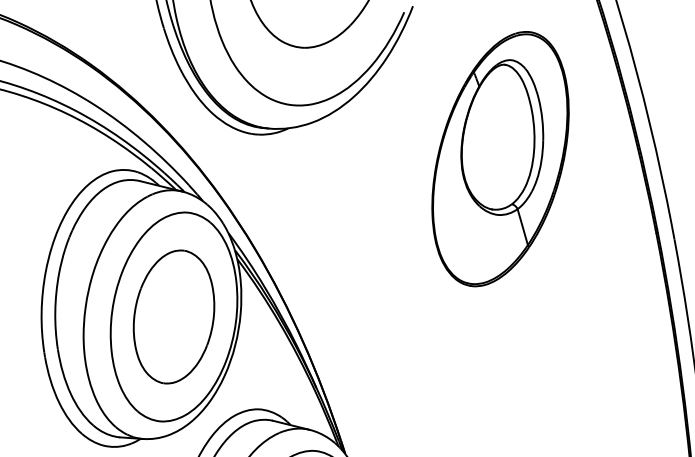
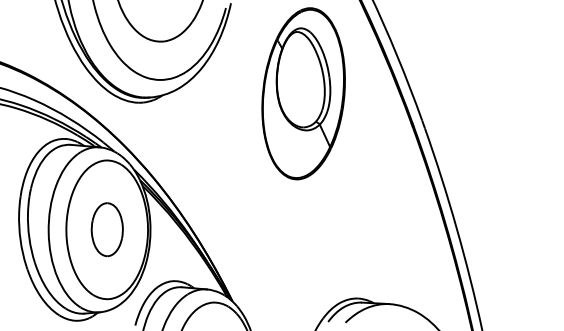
part: (174, 316) -> (107, 229), size x0.6

